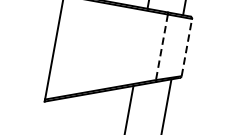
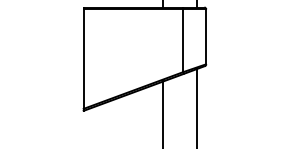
line: (187, 47) -> (206, 36), dashed -> solid
line: (162, 48) -> (183, 41), dashed -> solid

